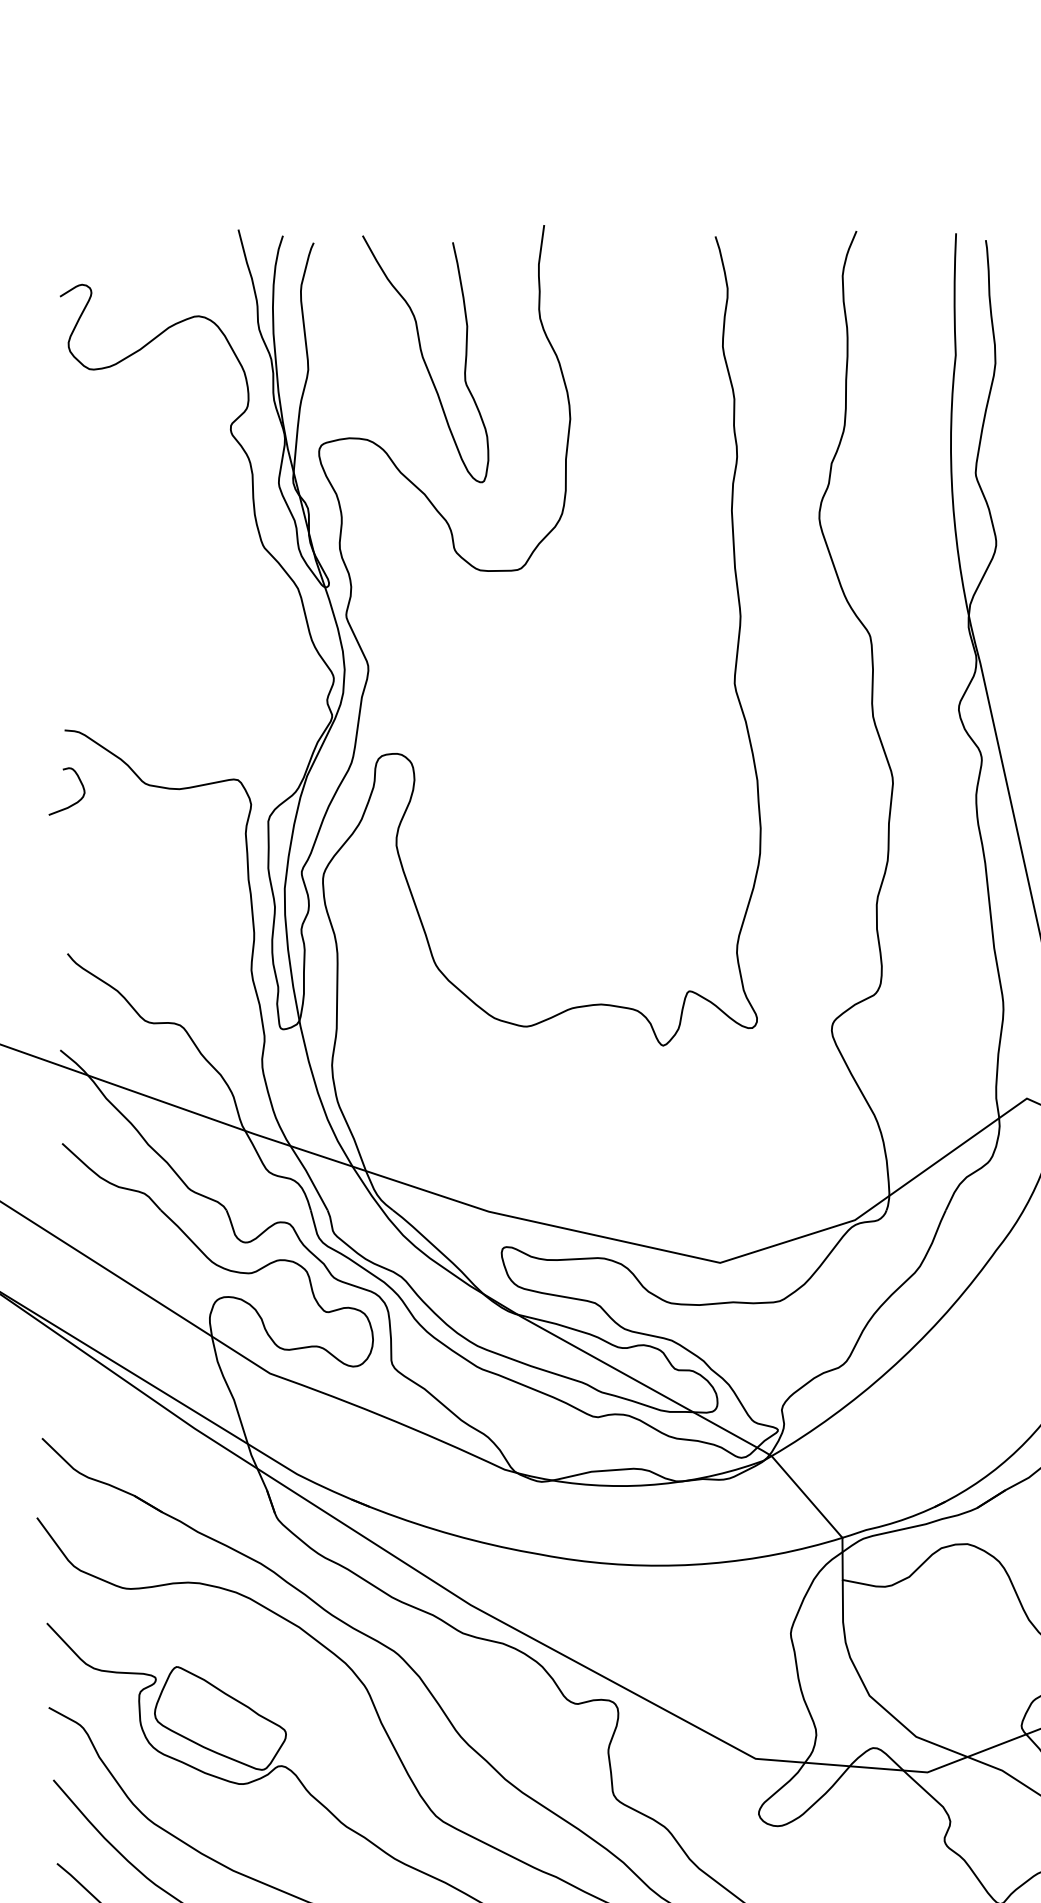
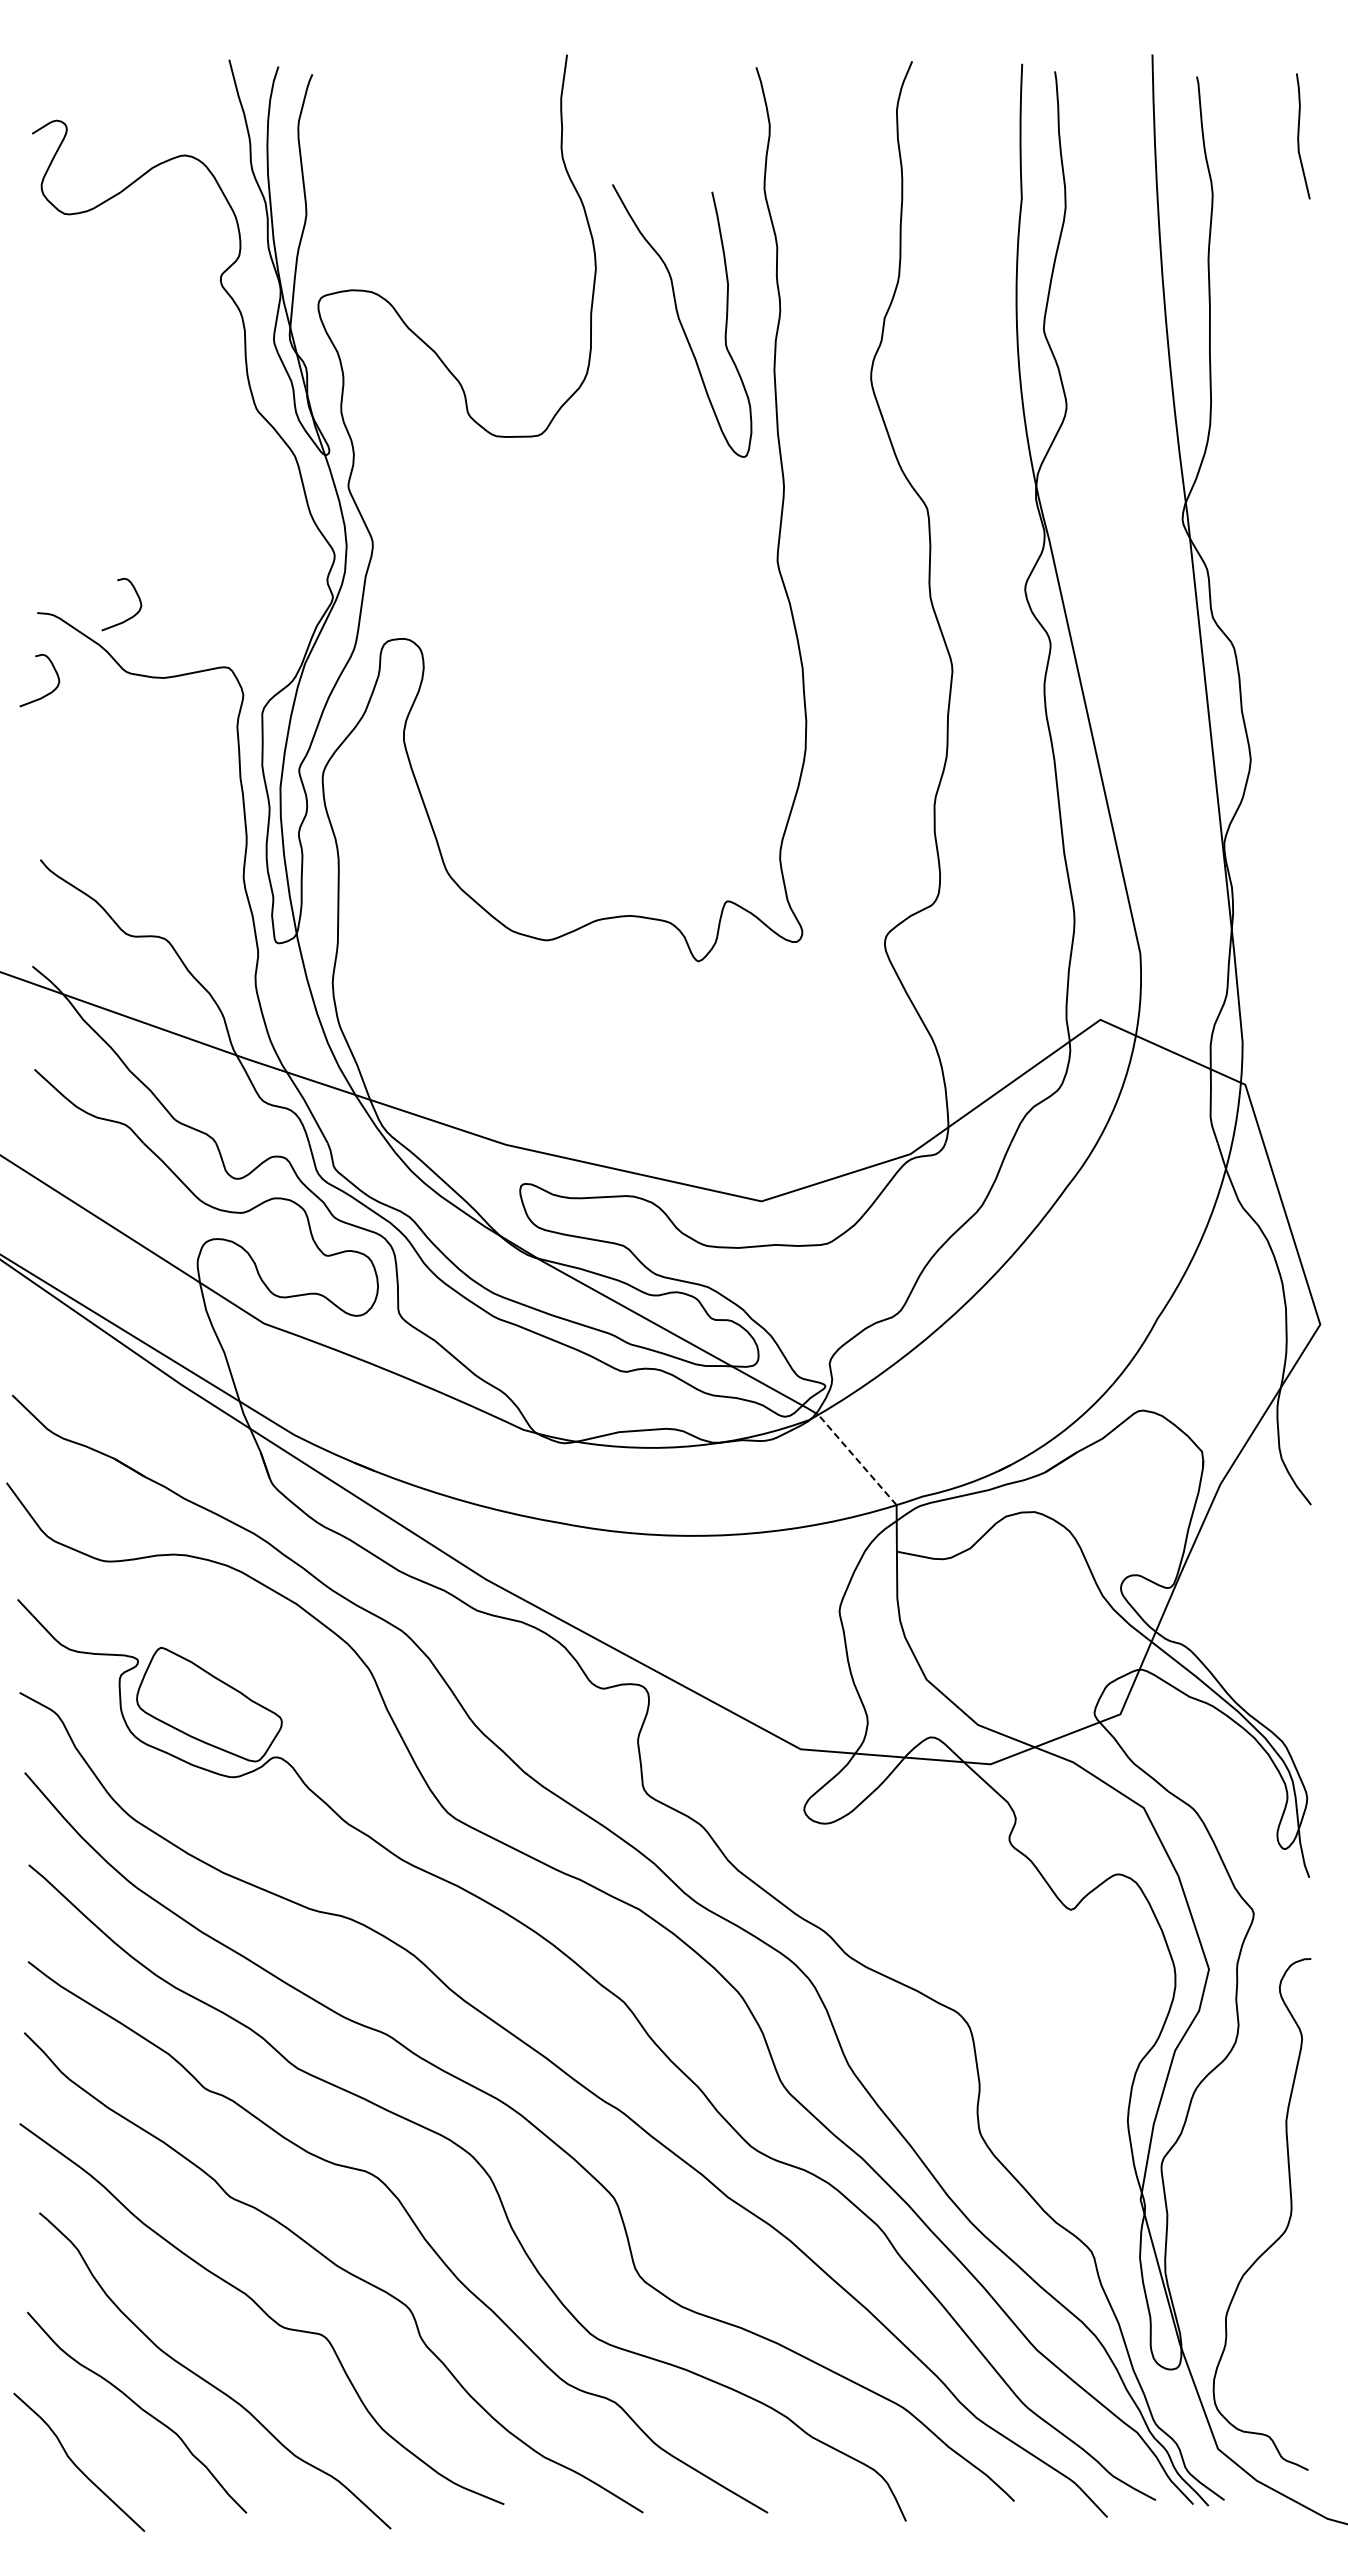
curve: (424, 358) -> (680, 320), moved
curve: (146, 735) -> (127, 618), added
line: (807, 1496) -> (857, 1459), solid -> dashed

